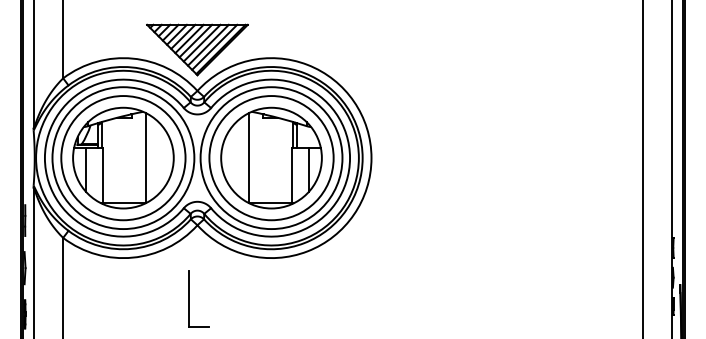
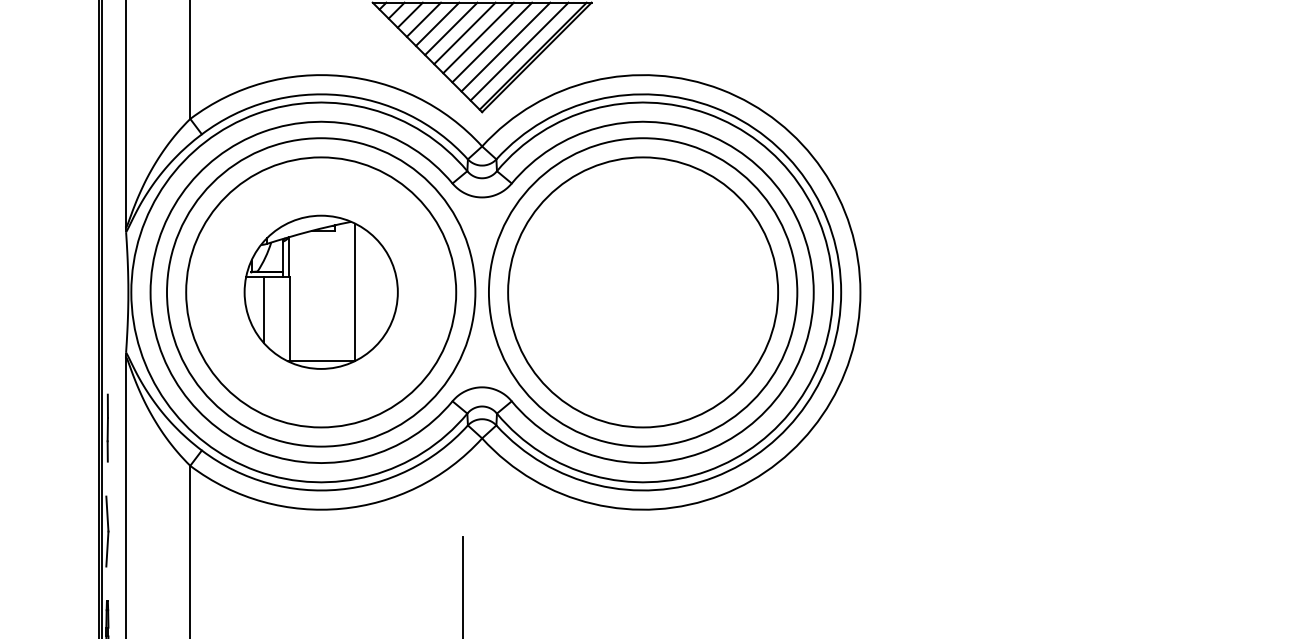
part: (123, 157) -> (321, 291), size x0.7
part: (271, 157) -> (643, 291), removed

